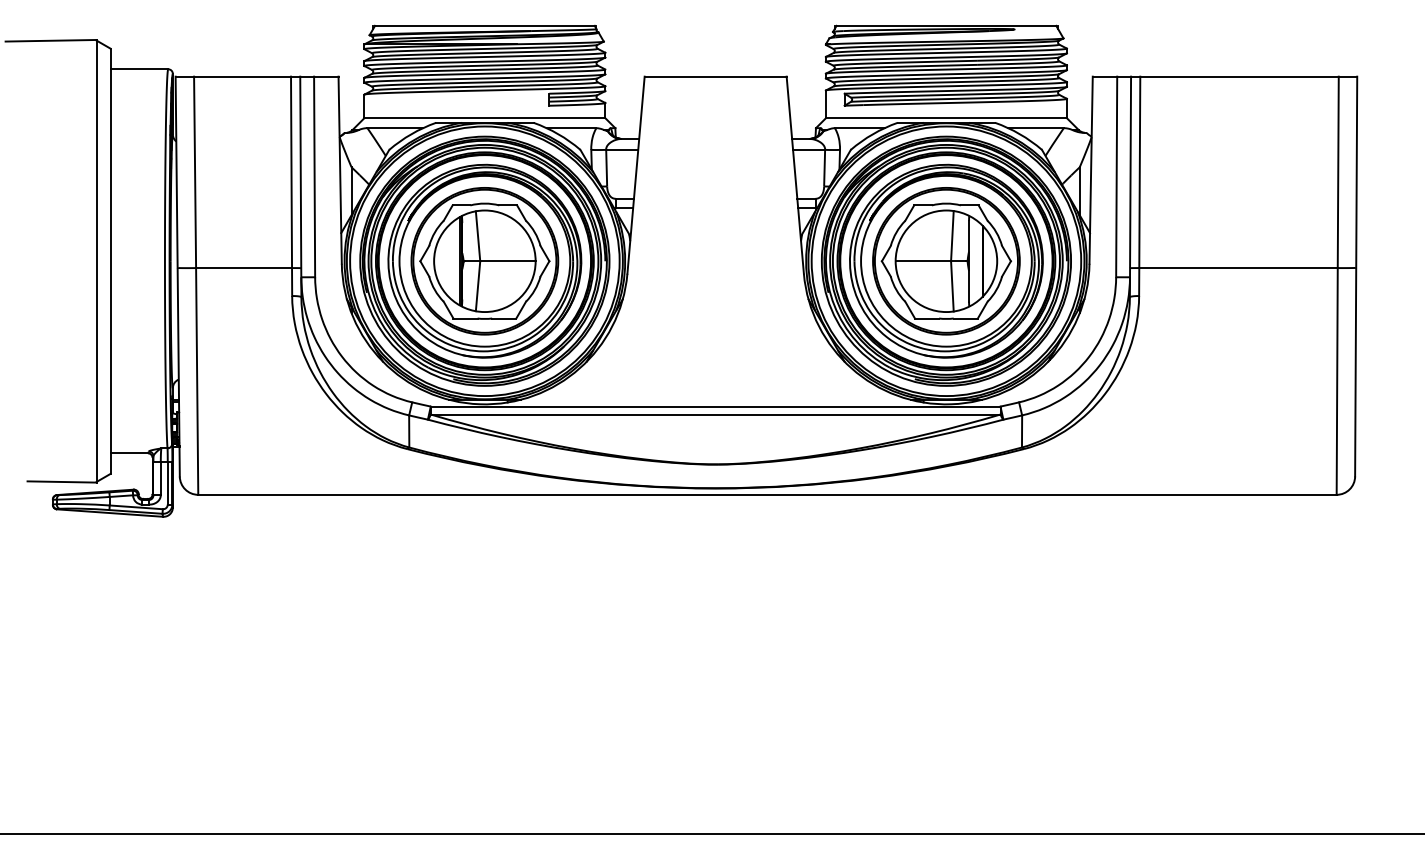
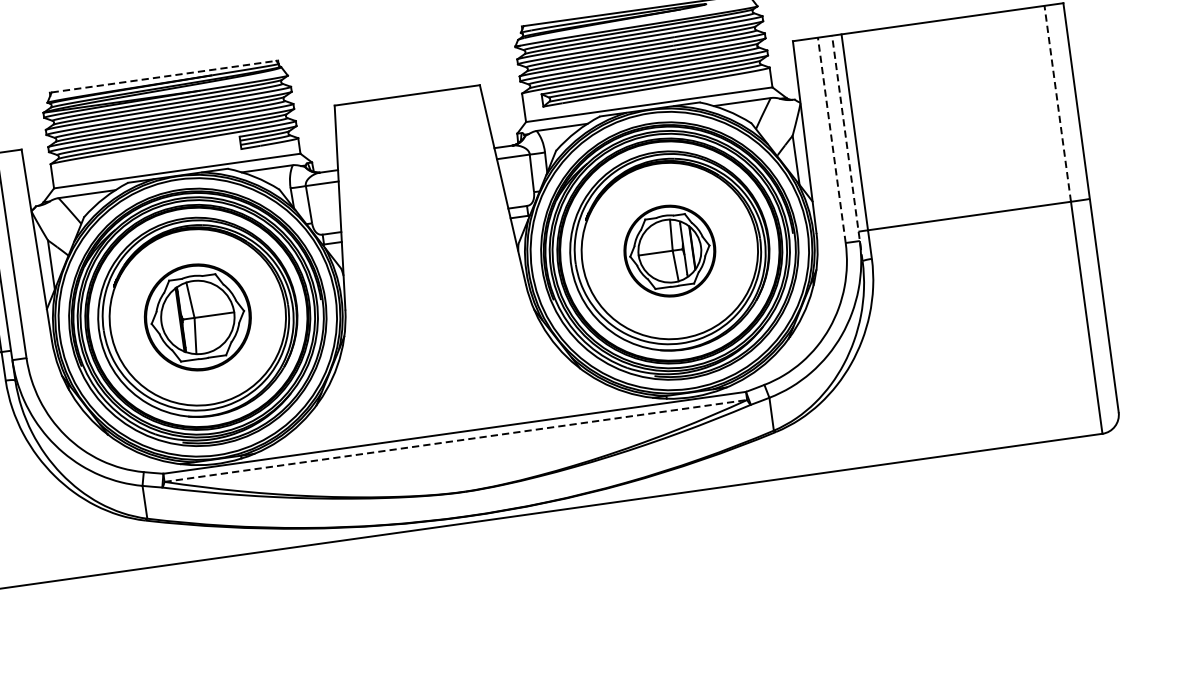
line: (484, 25) -> (163, 76), solid -> dashed
line: (1338, 172) -> (1058, 103), solid -> dashed
line: (1116, 176) -> (831, 139), solid -> dashed
line: (1130, 186) -> (847, 148), solid -> dashed
part: (484, 261) -> (197, 317), size x0.7
part: (946, 261) -> (669, 251), size x0.6
line: (715, 414) -> (455, 440), solid -> dashed

